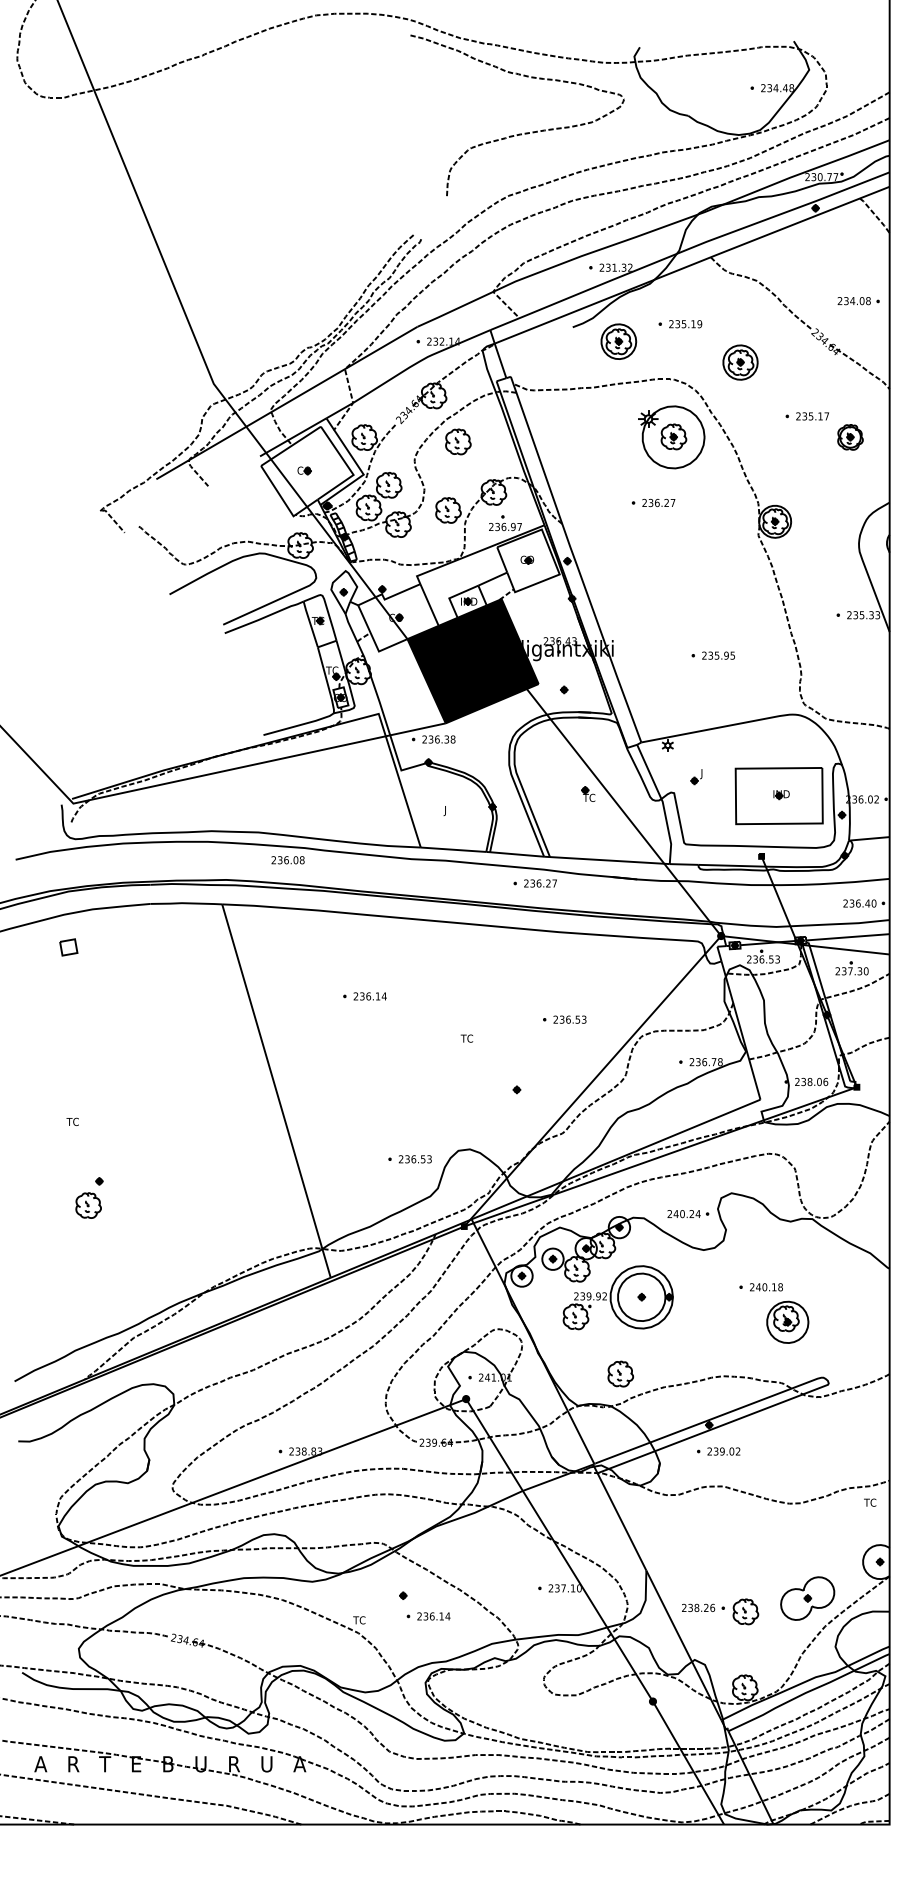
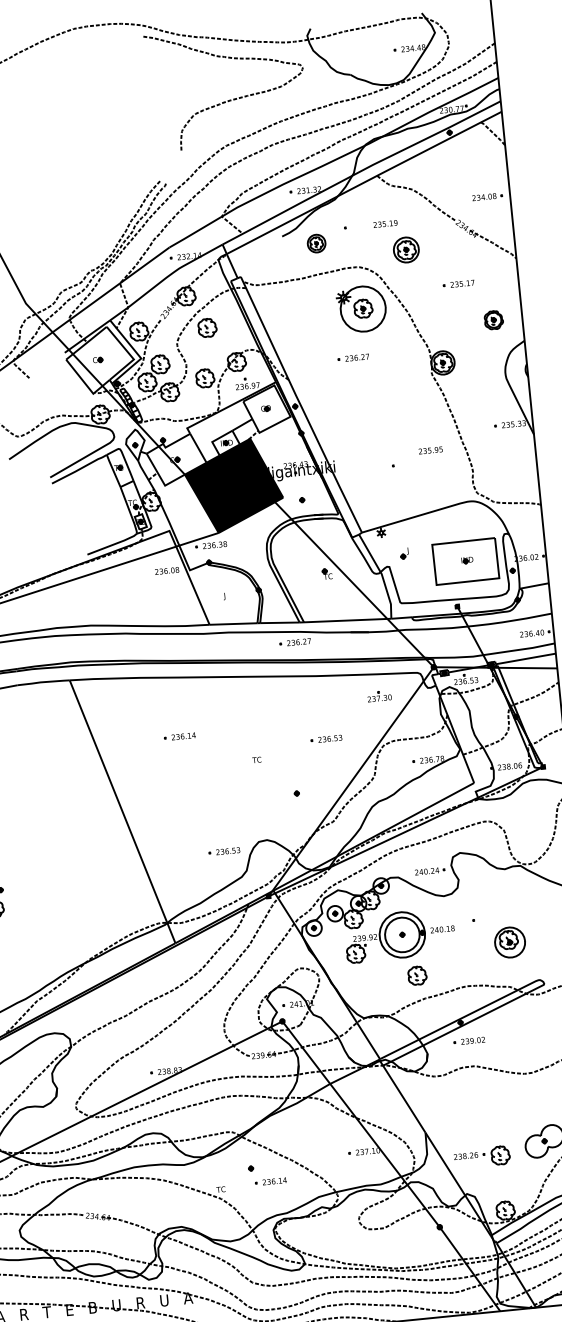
text: (685, 324) -> (385, 224), moved
part: (618, 341) -> (316, 243), size x0.7
part: (850, 437) -> (493, 320), moved
text: (718, 655) -> (430, 450), moved
text: (287, 860) -> (166, 571), moved
part: (851, 968) -> (379, 696), moved
text: (766, 1287) -> (442, 929), moved
part: (620, 1373) -> (417, 975), moved

